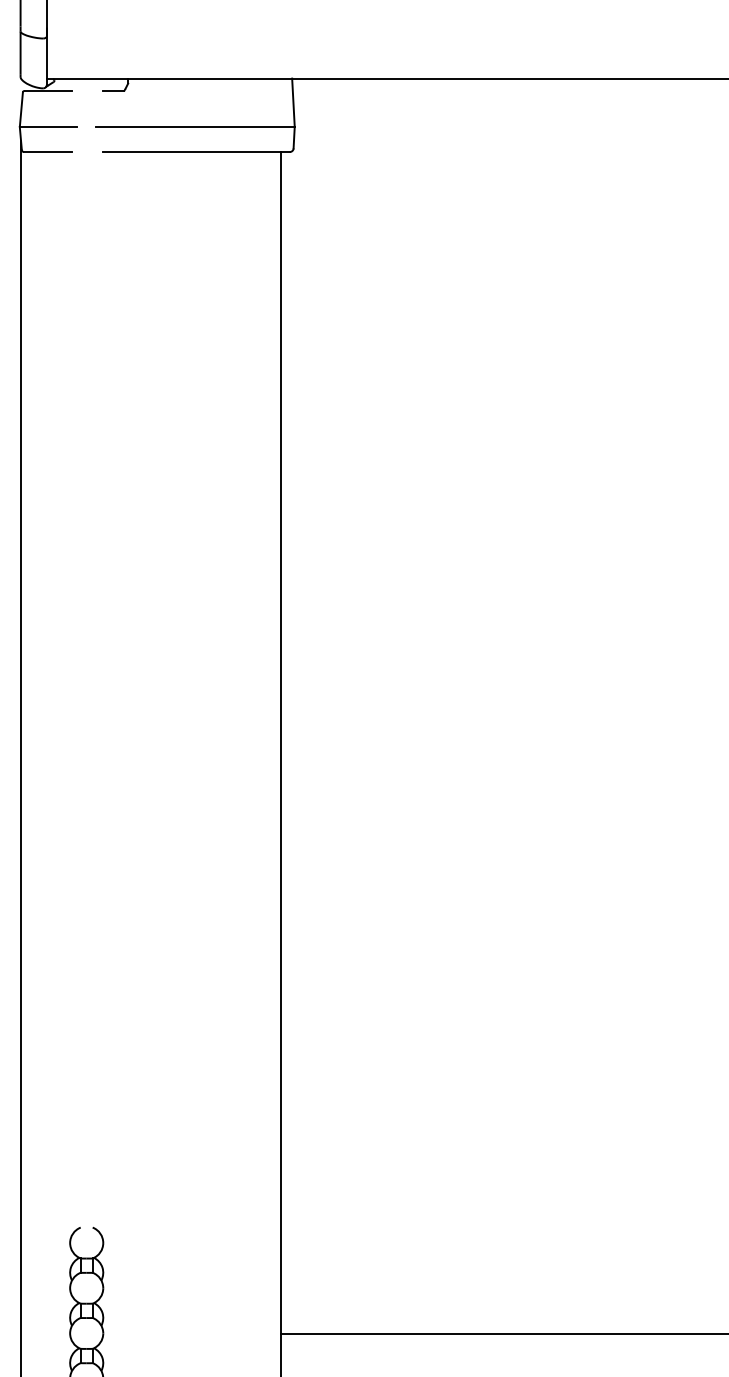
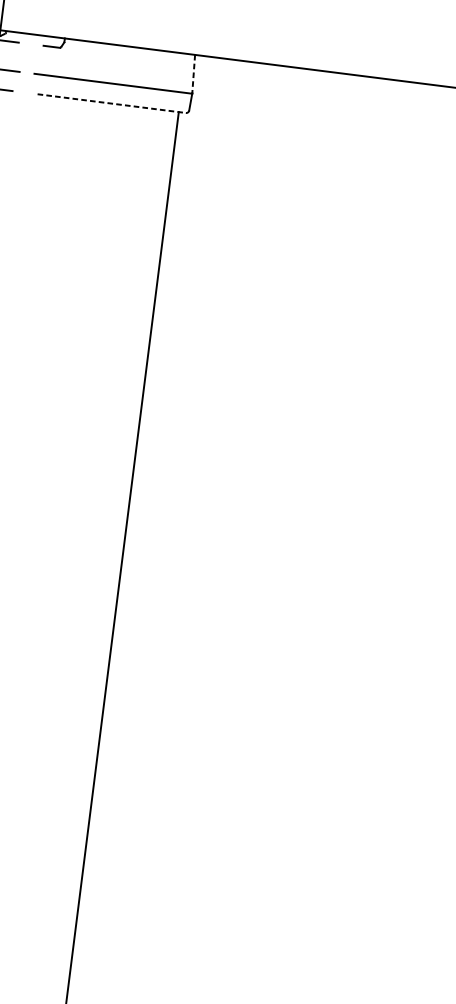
line: (293, 103) -> (193, 74), solid -> dashed
line: (196, 152) -> (111, 103), solid -> dashed

